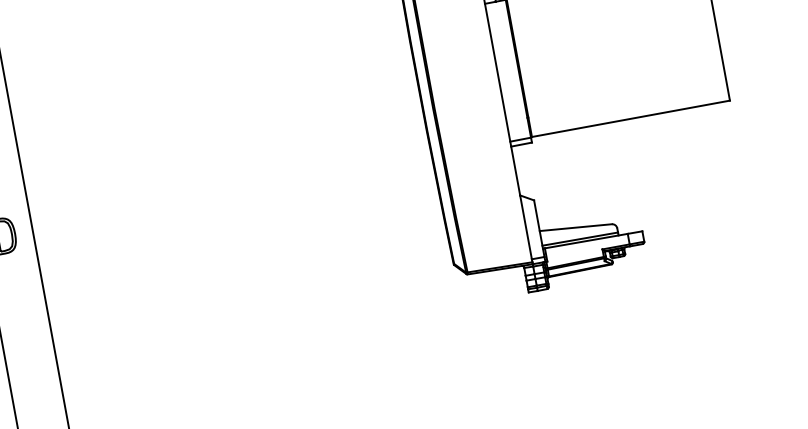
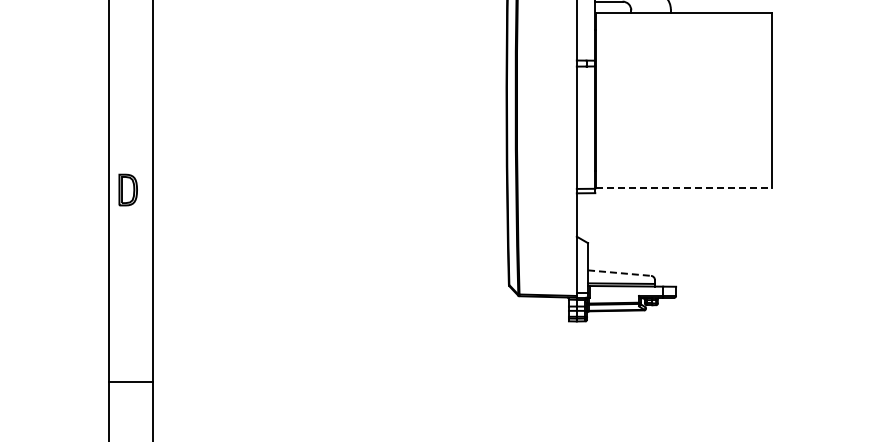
line: (631, 118) -> (684, 188), solid -> dashed
line: (575, 228) -> (619, 273), solid -> dashed

